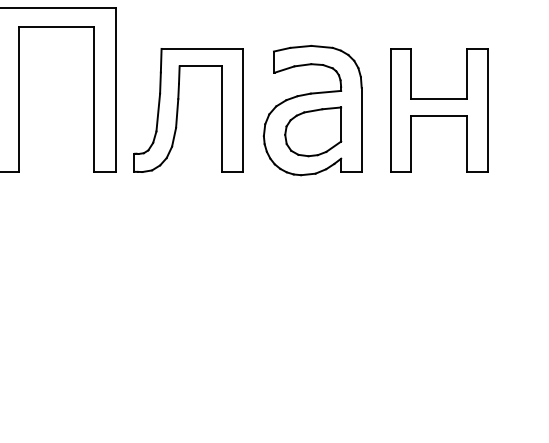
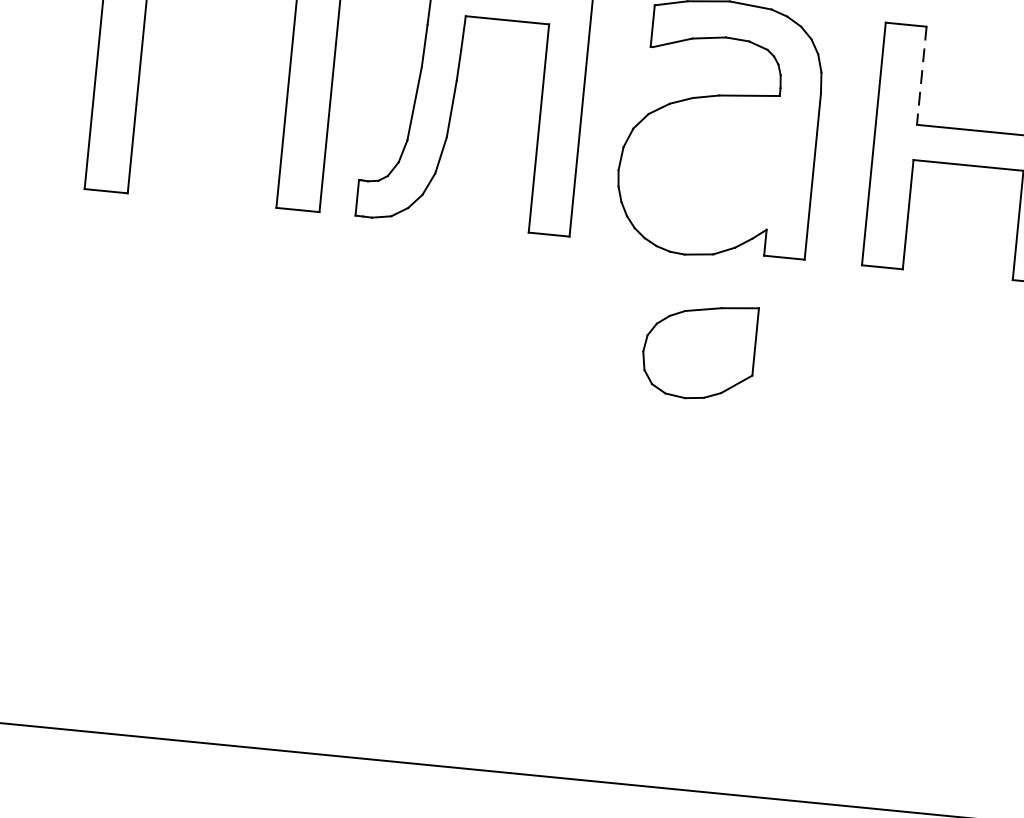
line: (411, 73) -> (921, 75), solid -> dashed
part: (313, 131) -> (699, 350), moved

